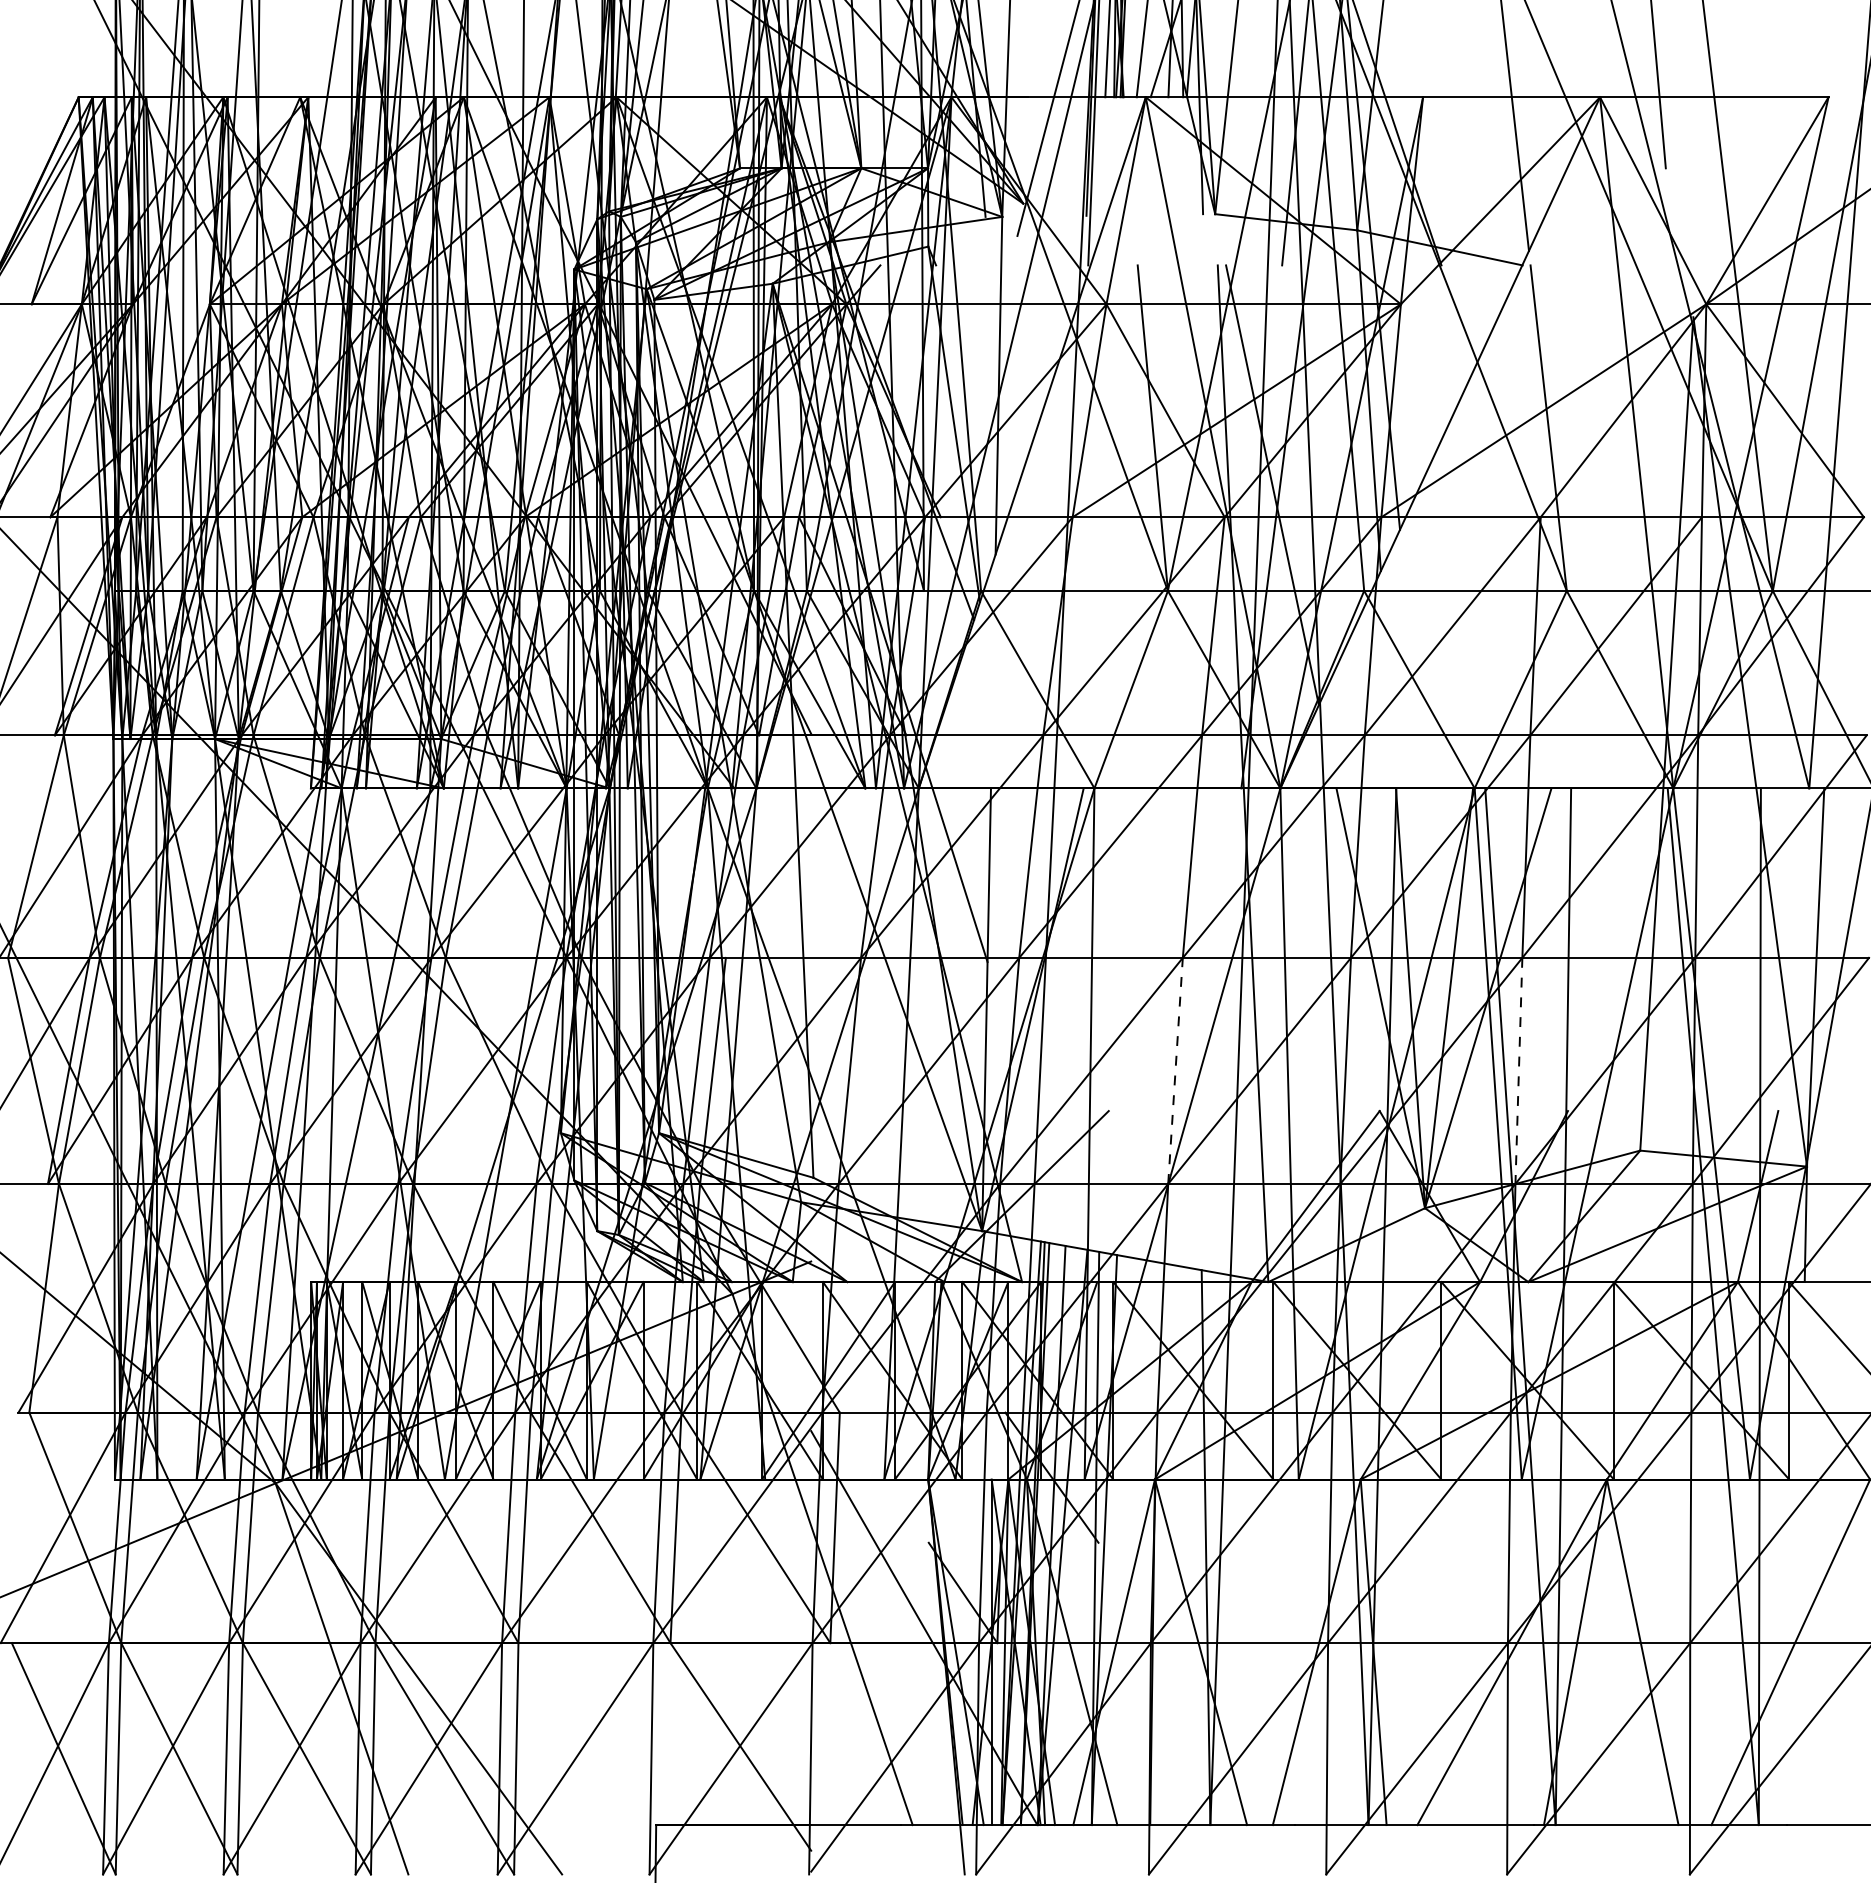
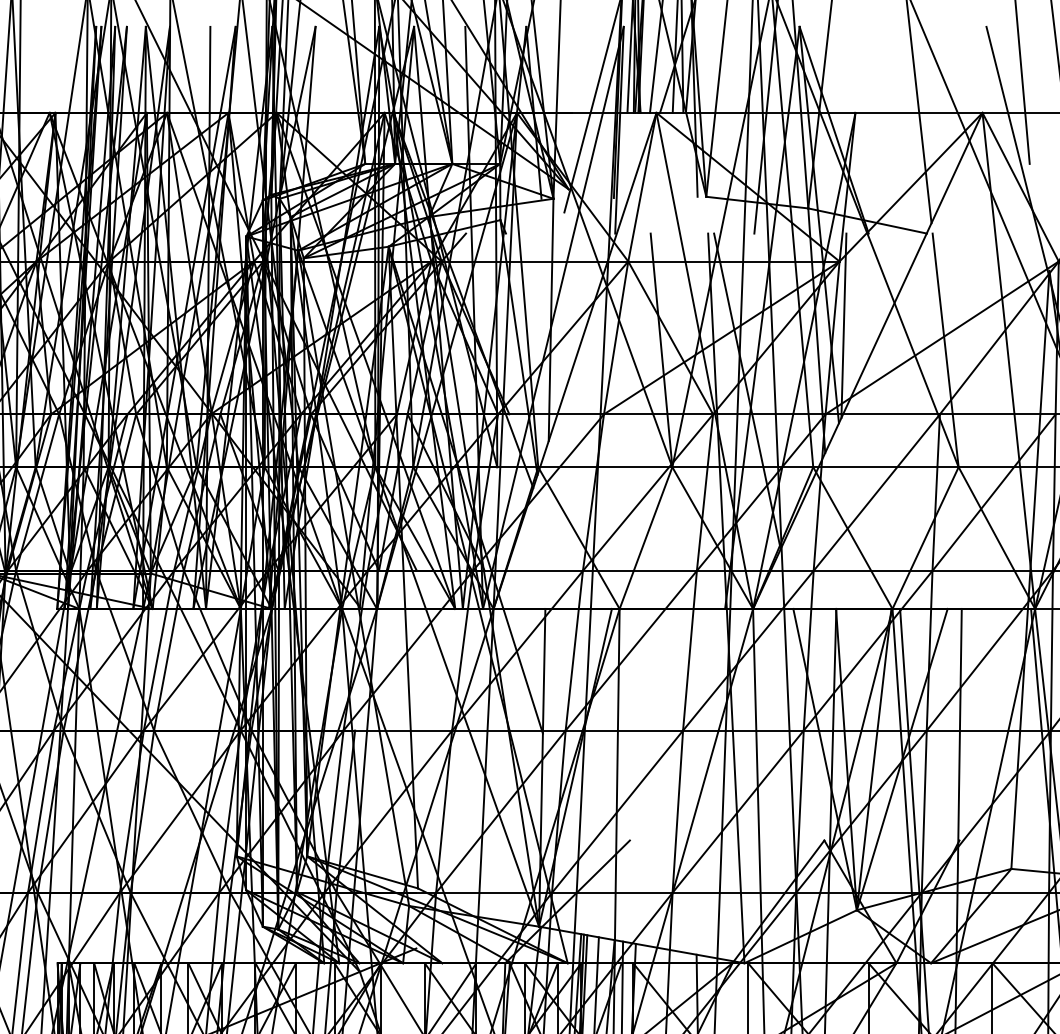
line: (1406, 393) -> (843, 325), added
line: (1175, 1070) -> (677, 811), dashed -> solid
line: (1518, 1071) -> (923, 812), dashed -> solid

